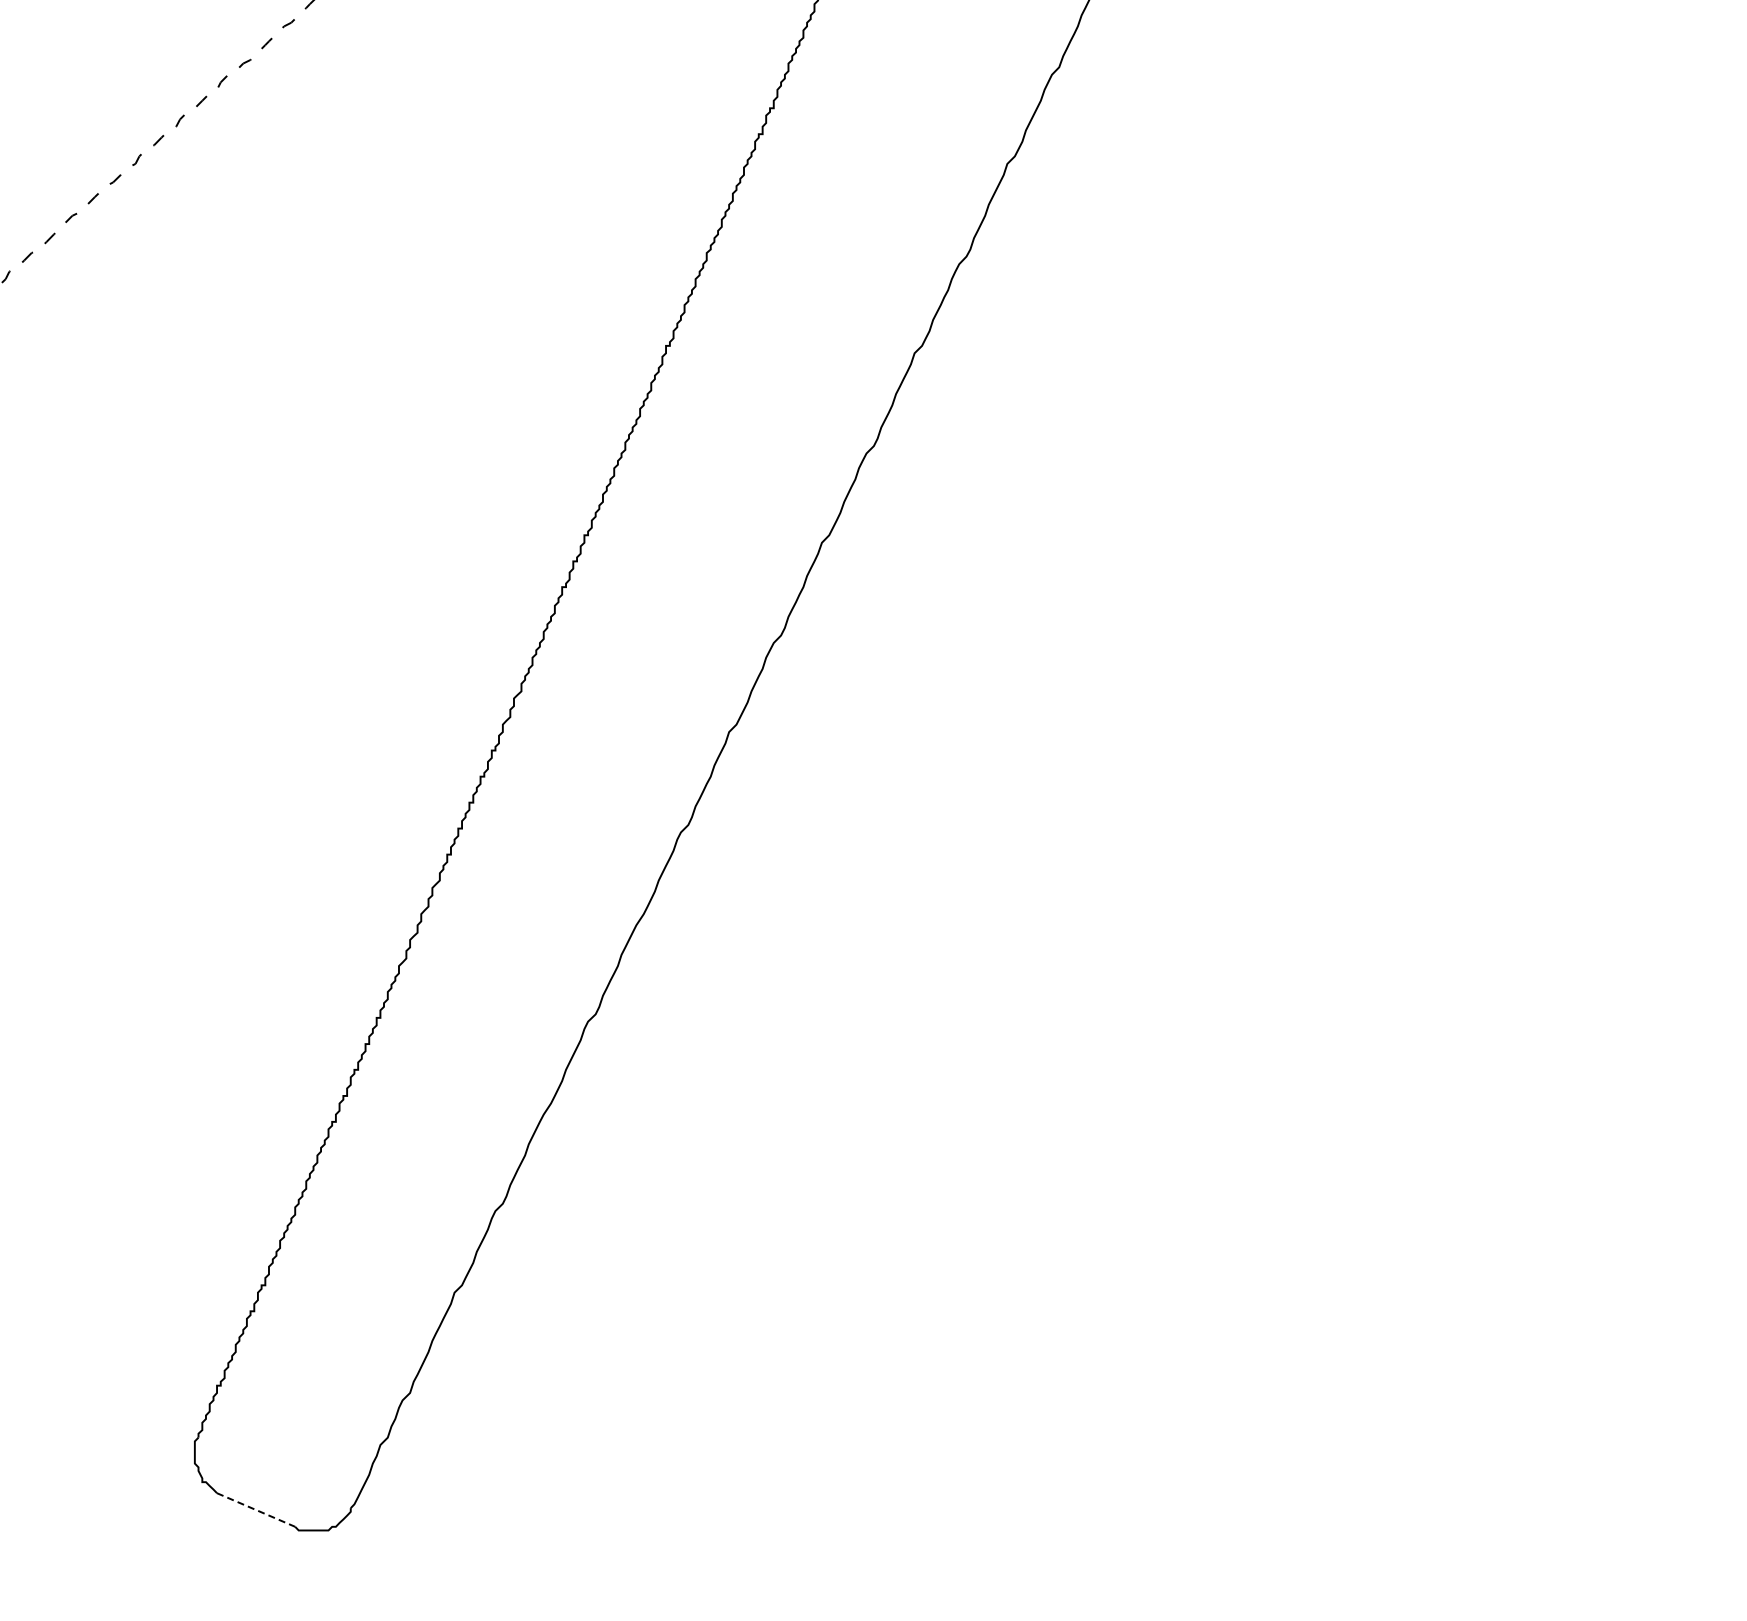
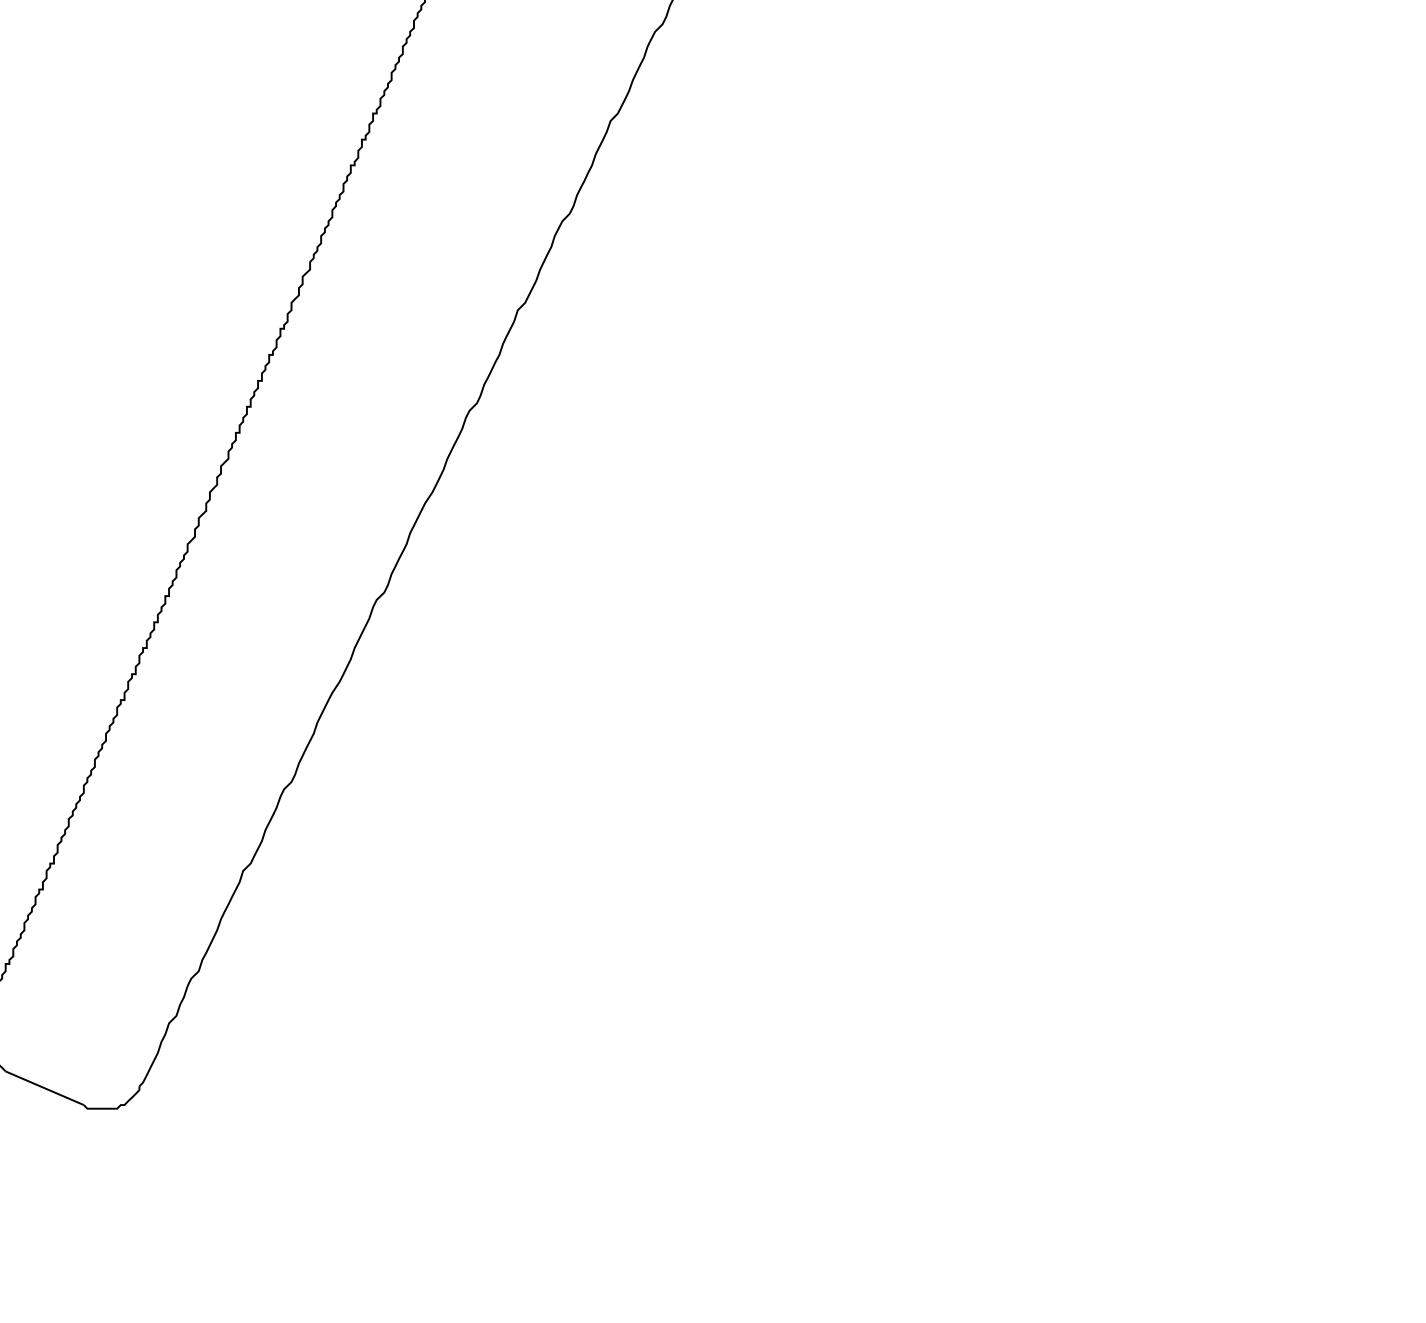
line: (256, 1510) -> (45, 1088), dashed -> solid

